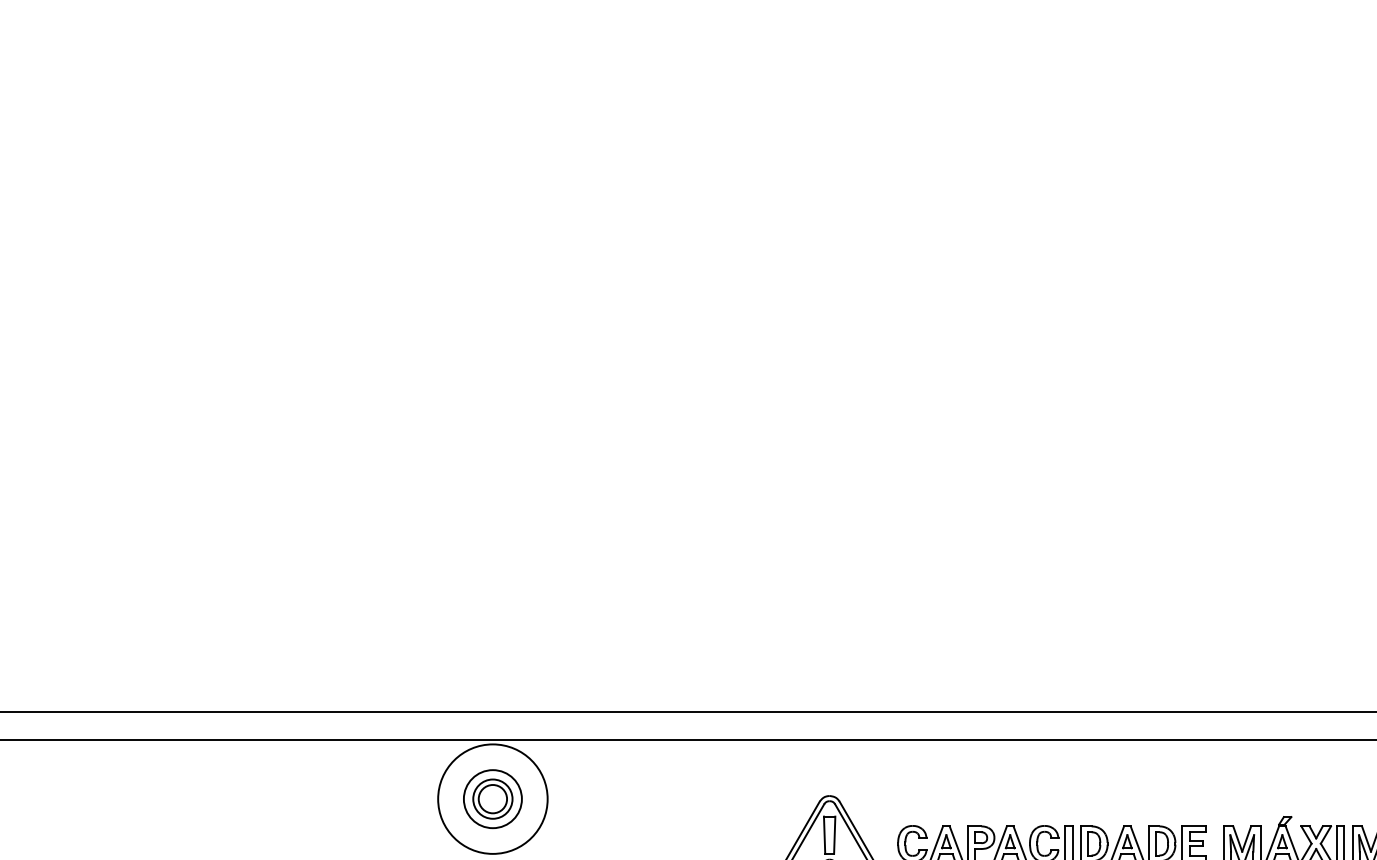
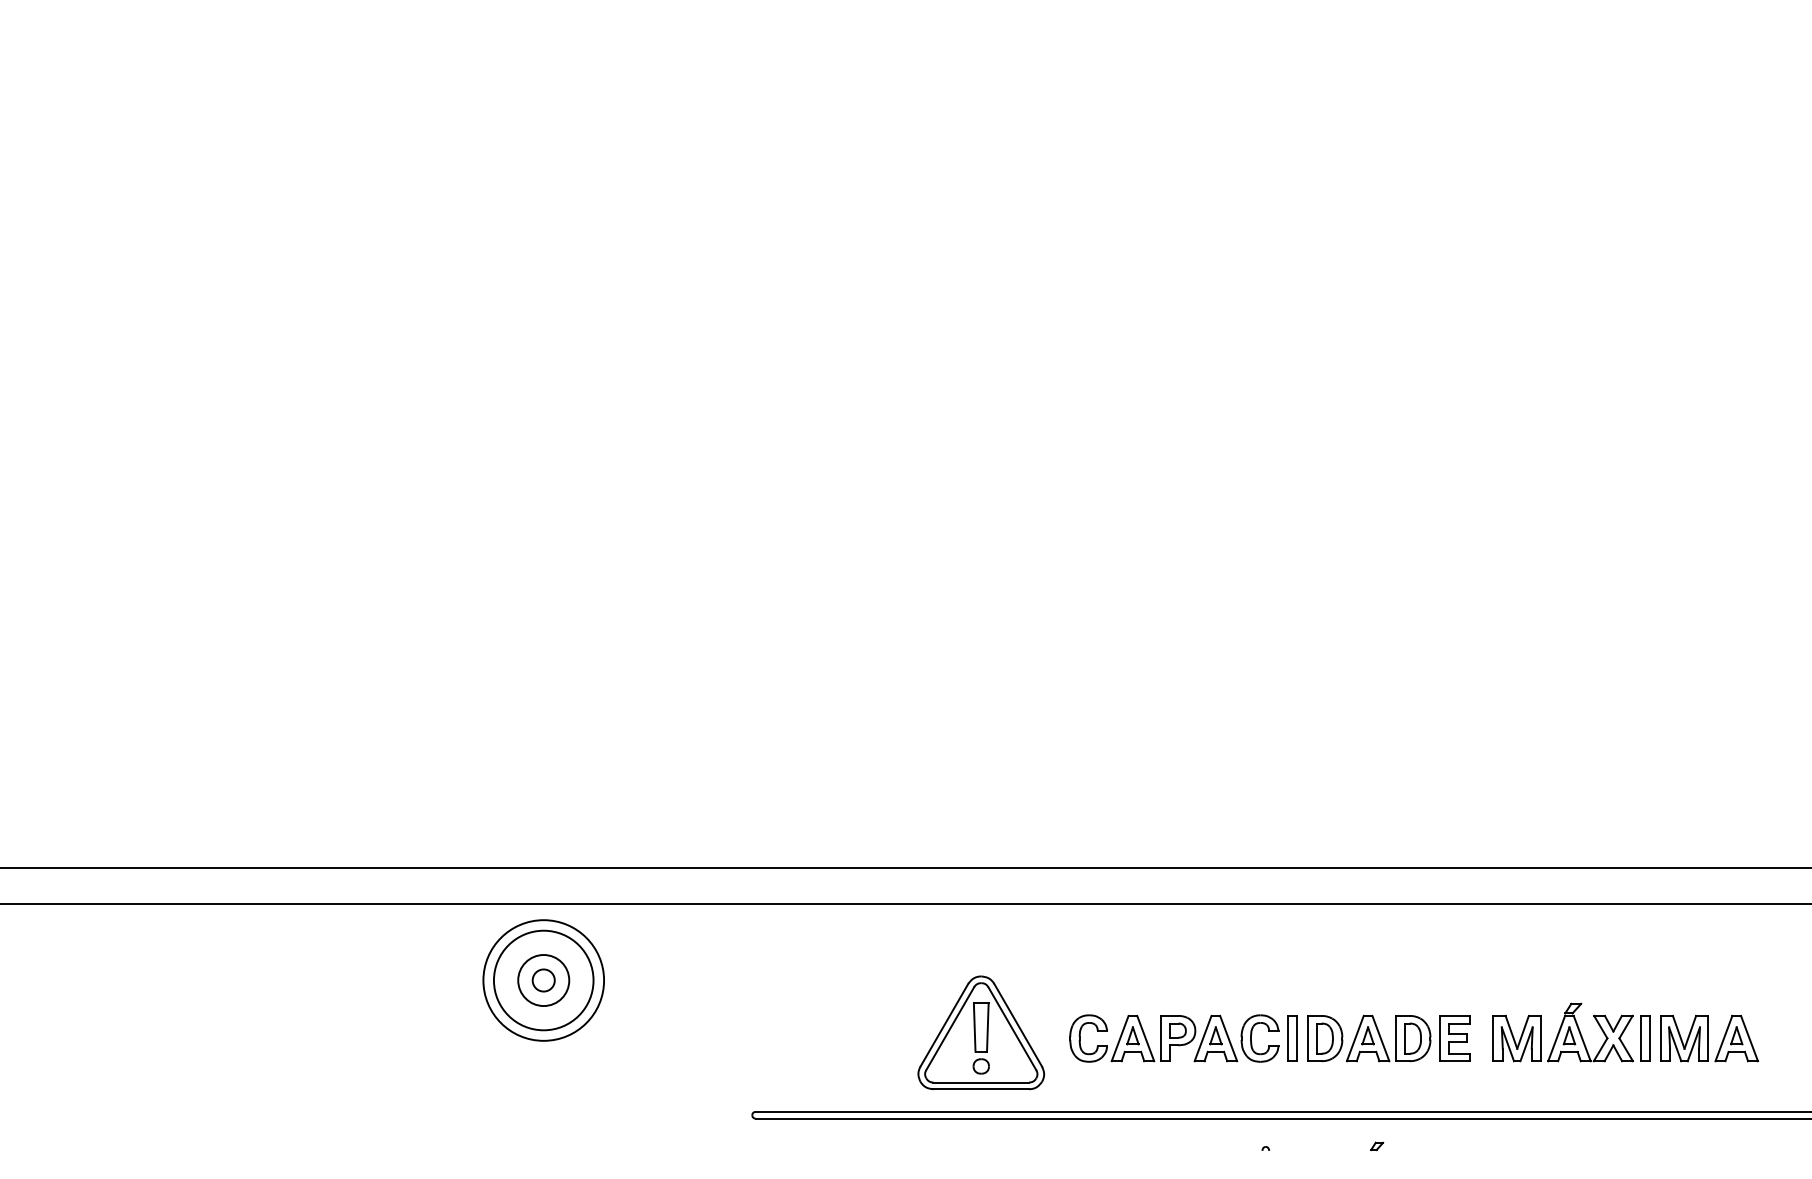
circle: (492, 799) -> (543, 980), size x0.6
circle: (492, 799) -> (543, 980), size x0.7
circle: (492, 799) -> (543, 980), size x1.6

